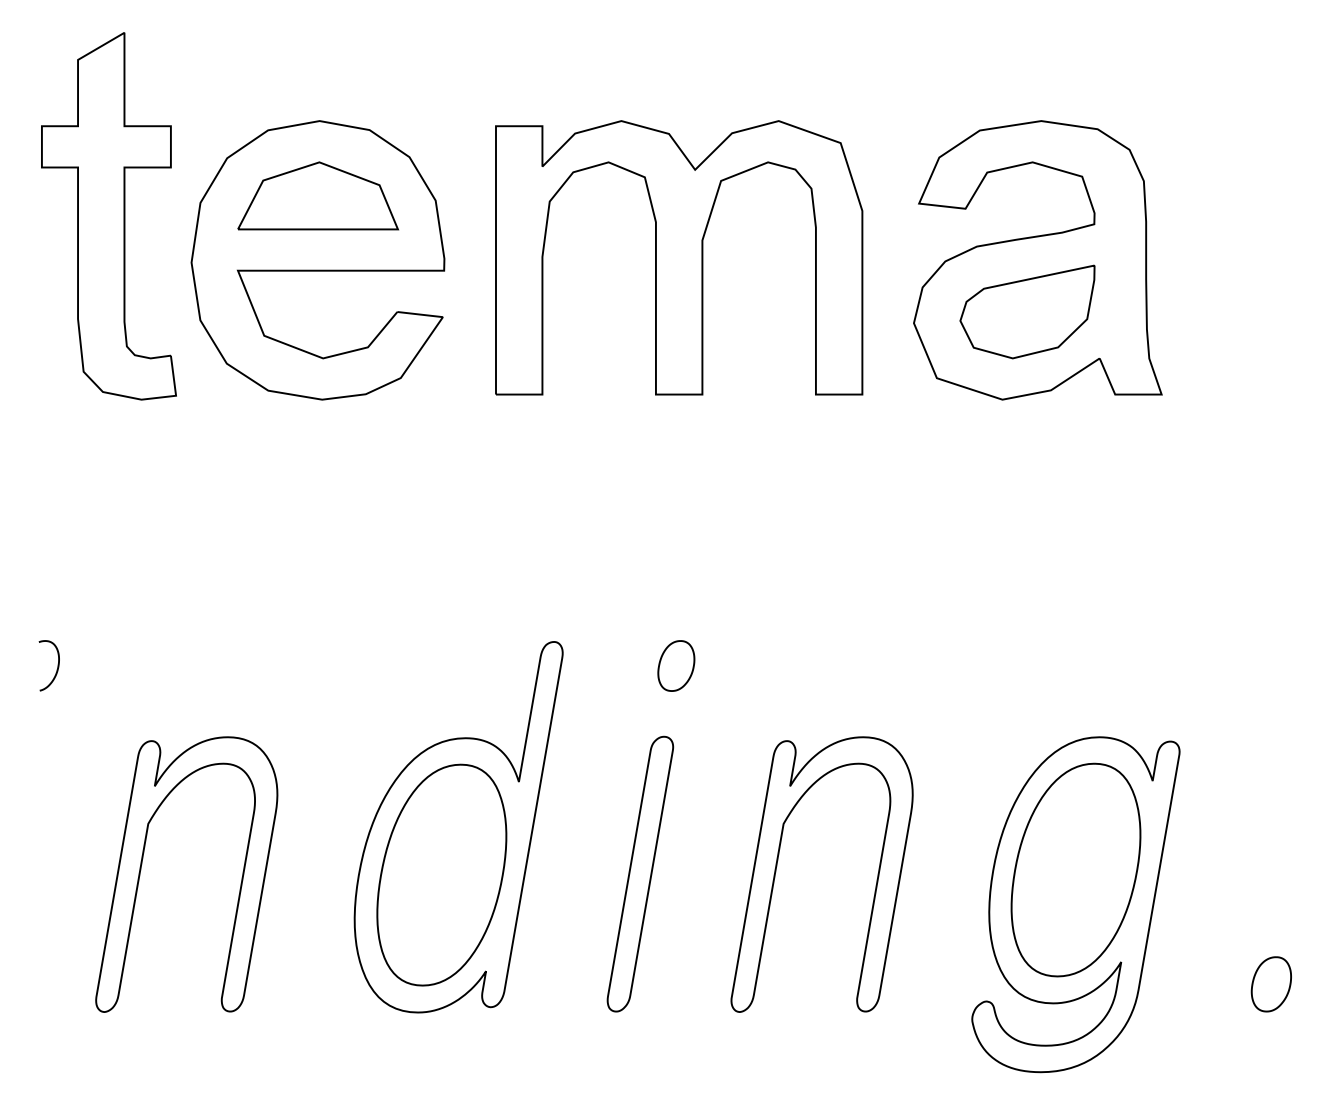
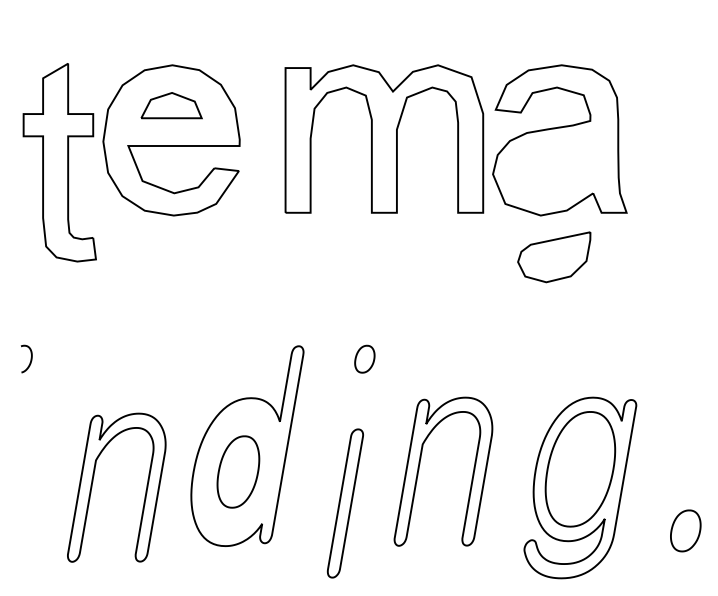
part: (317, 195) -> (171, 105), size x0.7
part: (108, 216) -> (59, 162), moved
part: (679, 256) -> (384, 138), moved
part: (1027, 312) -> (554, 257), moved
part: (143, 864) -> (93, 482), moved
part: (442, 874) -> (238, 471), size x0.6
part: (638, 874) -> (344, 503), moved
part: (1270, 983) -> (685, 530), size x1.4

